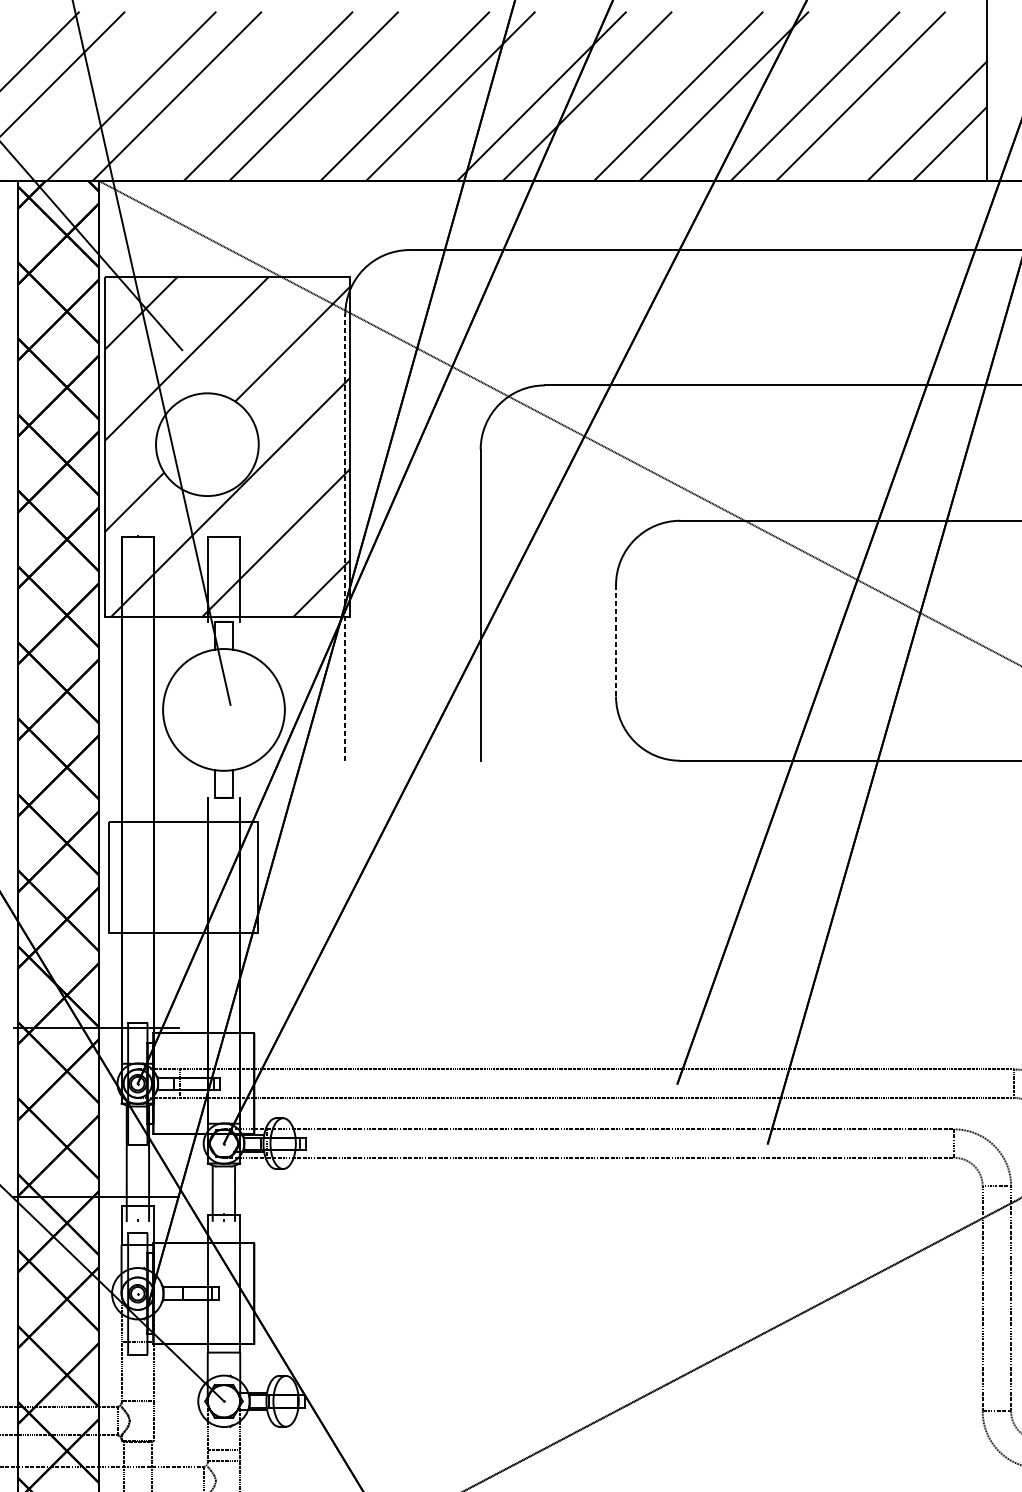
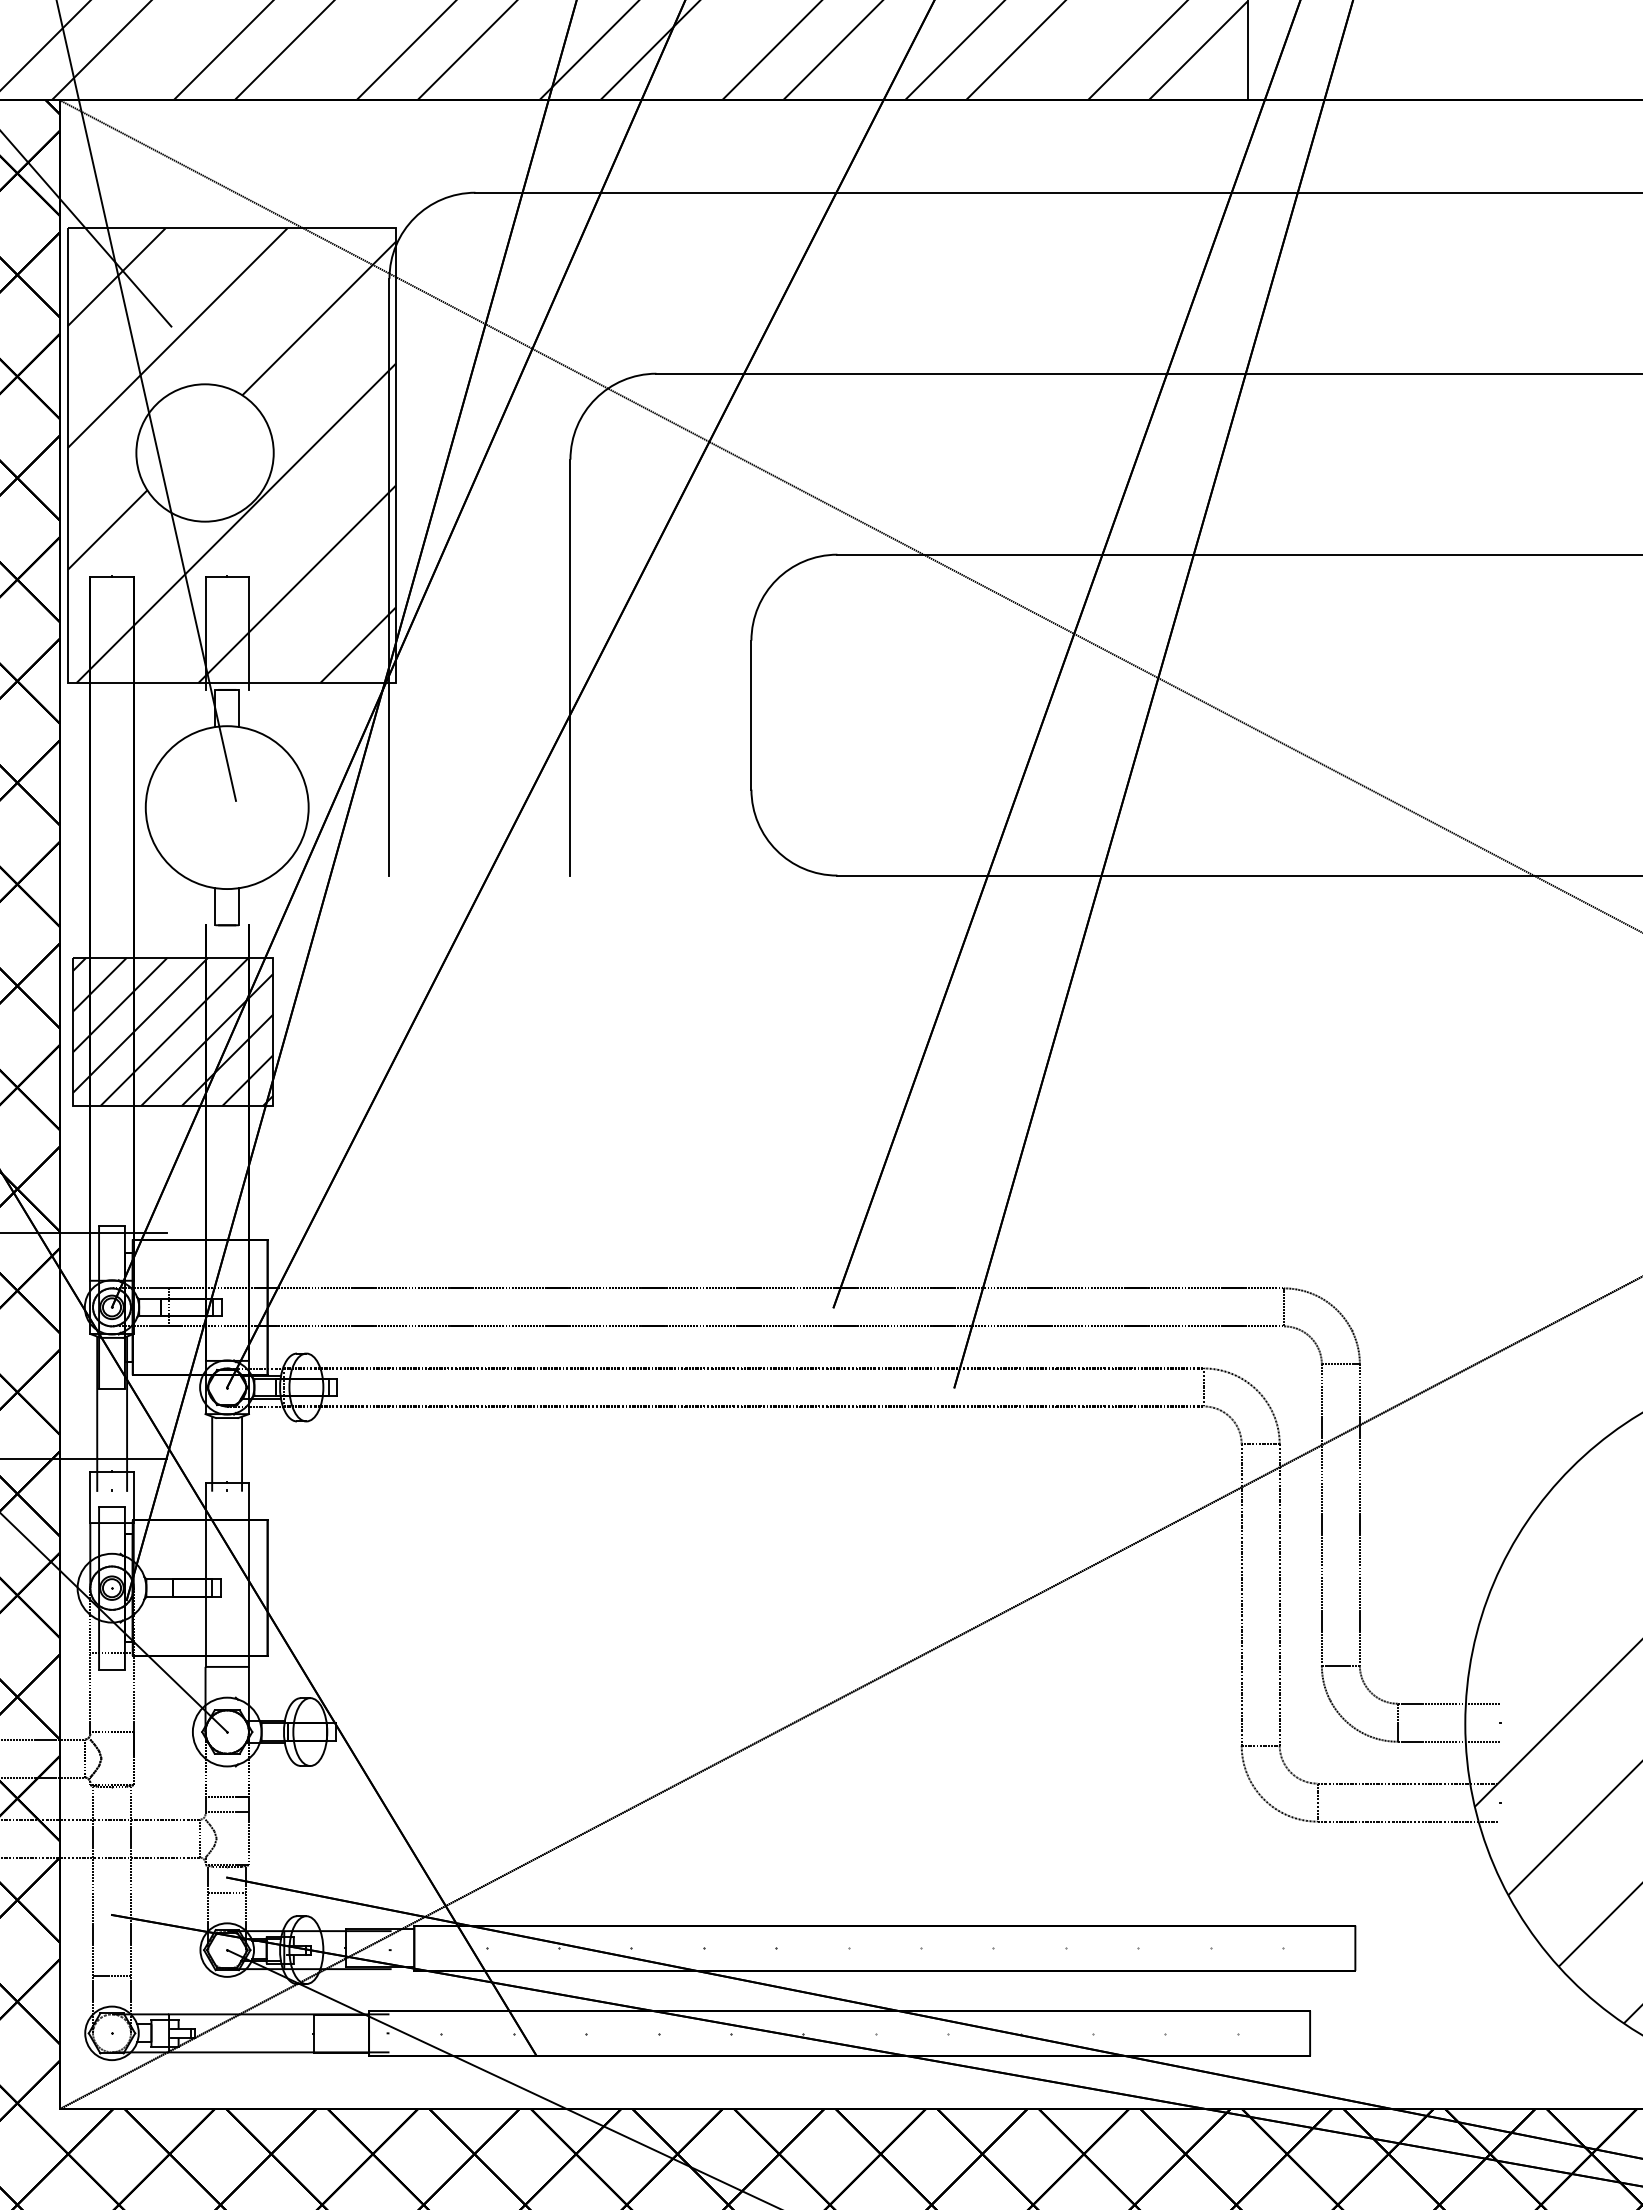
line: (345, 537) -> (389, 576), dashed -> solid
line: (616, 640) -> (751, 714), dashed -> solid
hatch: (183, 877) -> (173, 1031), added

